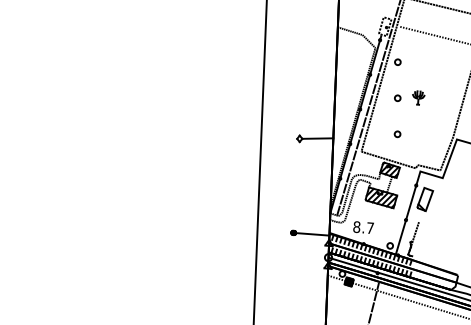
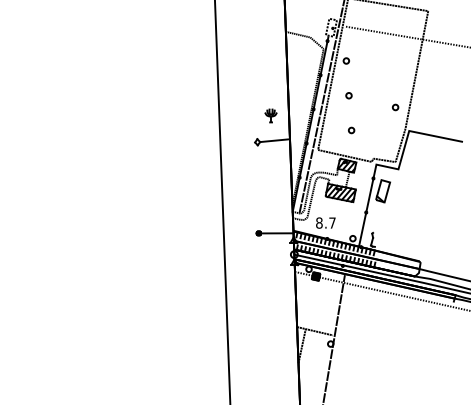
part: (418, 97) -> (270, 115), moved
part: (444, 114) -> (395, 107), added
line: (413, 236) -> (374, 227), removed

